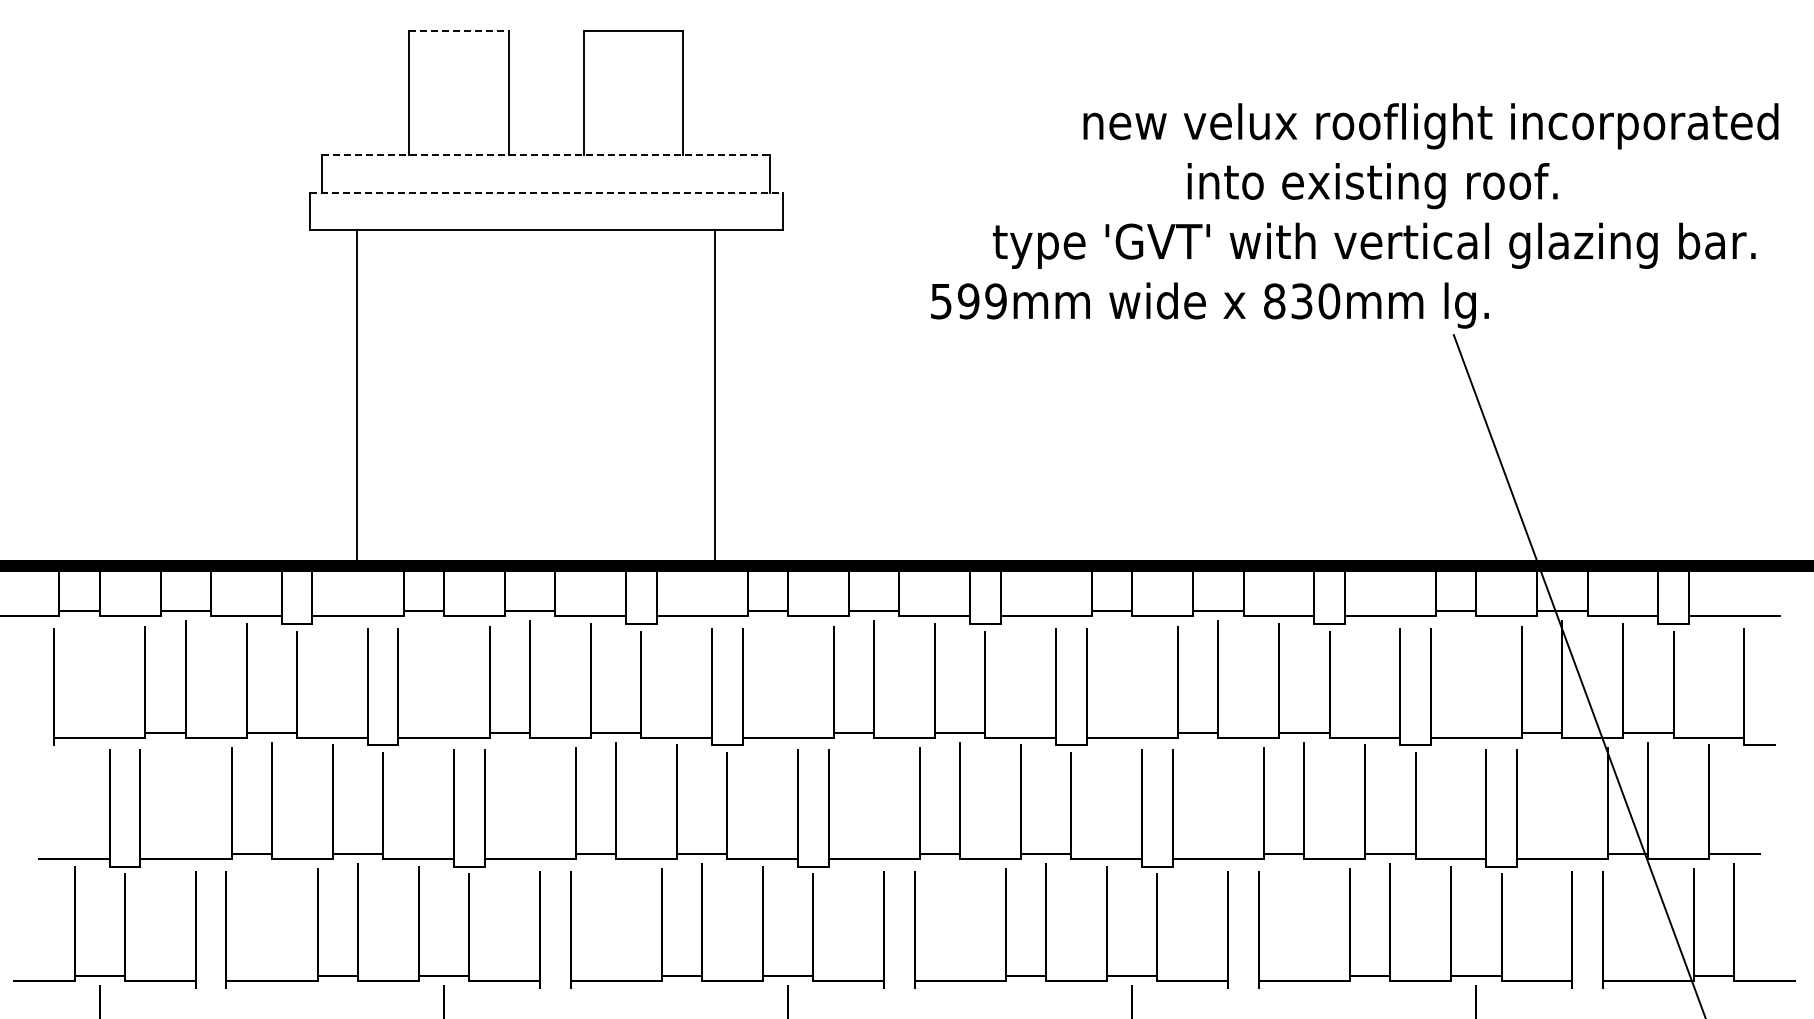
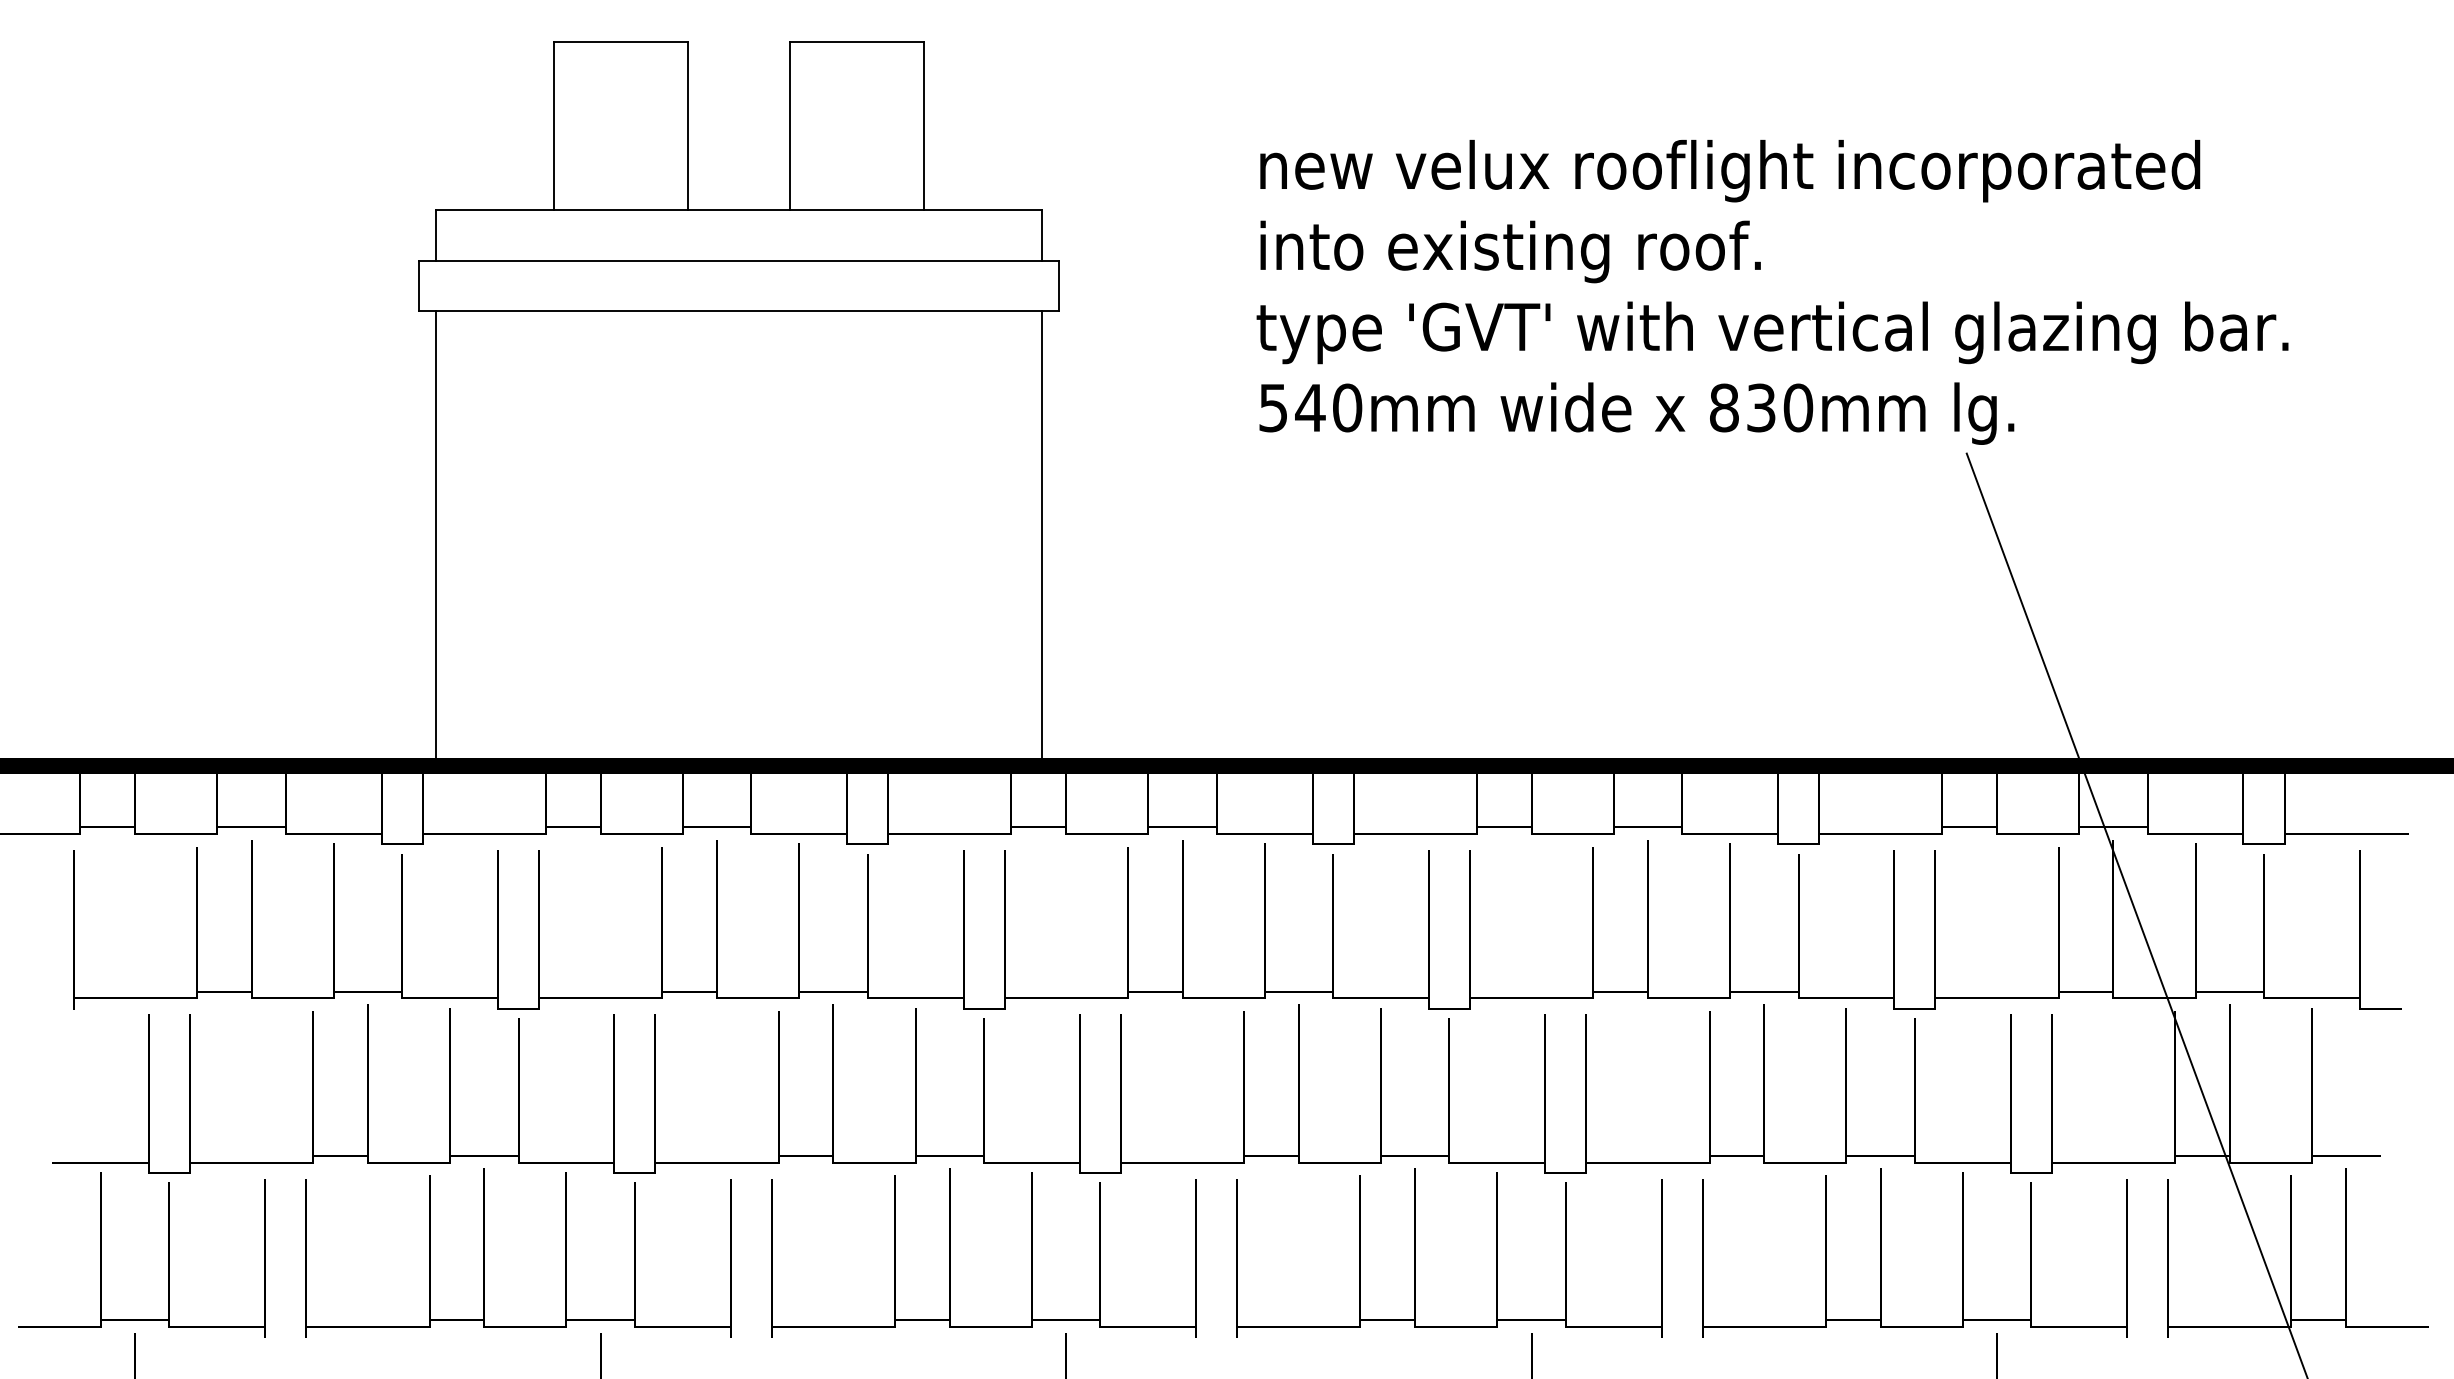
line: (459, 30) -> (621, 41), dashed -> solid
text: (1430, 126) -> (1729, 171), moved
line: (546, 155) -> (739, 210), dashed -> solid
text: (1372, 186) -> (1510, 252), moved
line: (546, 192) -> (739, 260), dashed -> solid
text: (1374, 245) -> (1772, 332), moved
text: (981, 301) -> (1327, 408), 599mm -> 540mm
line: (357, 397) -> (436, 537), moved
line: (715, 397) -> (1042, 537), moved

